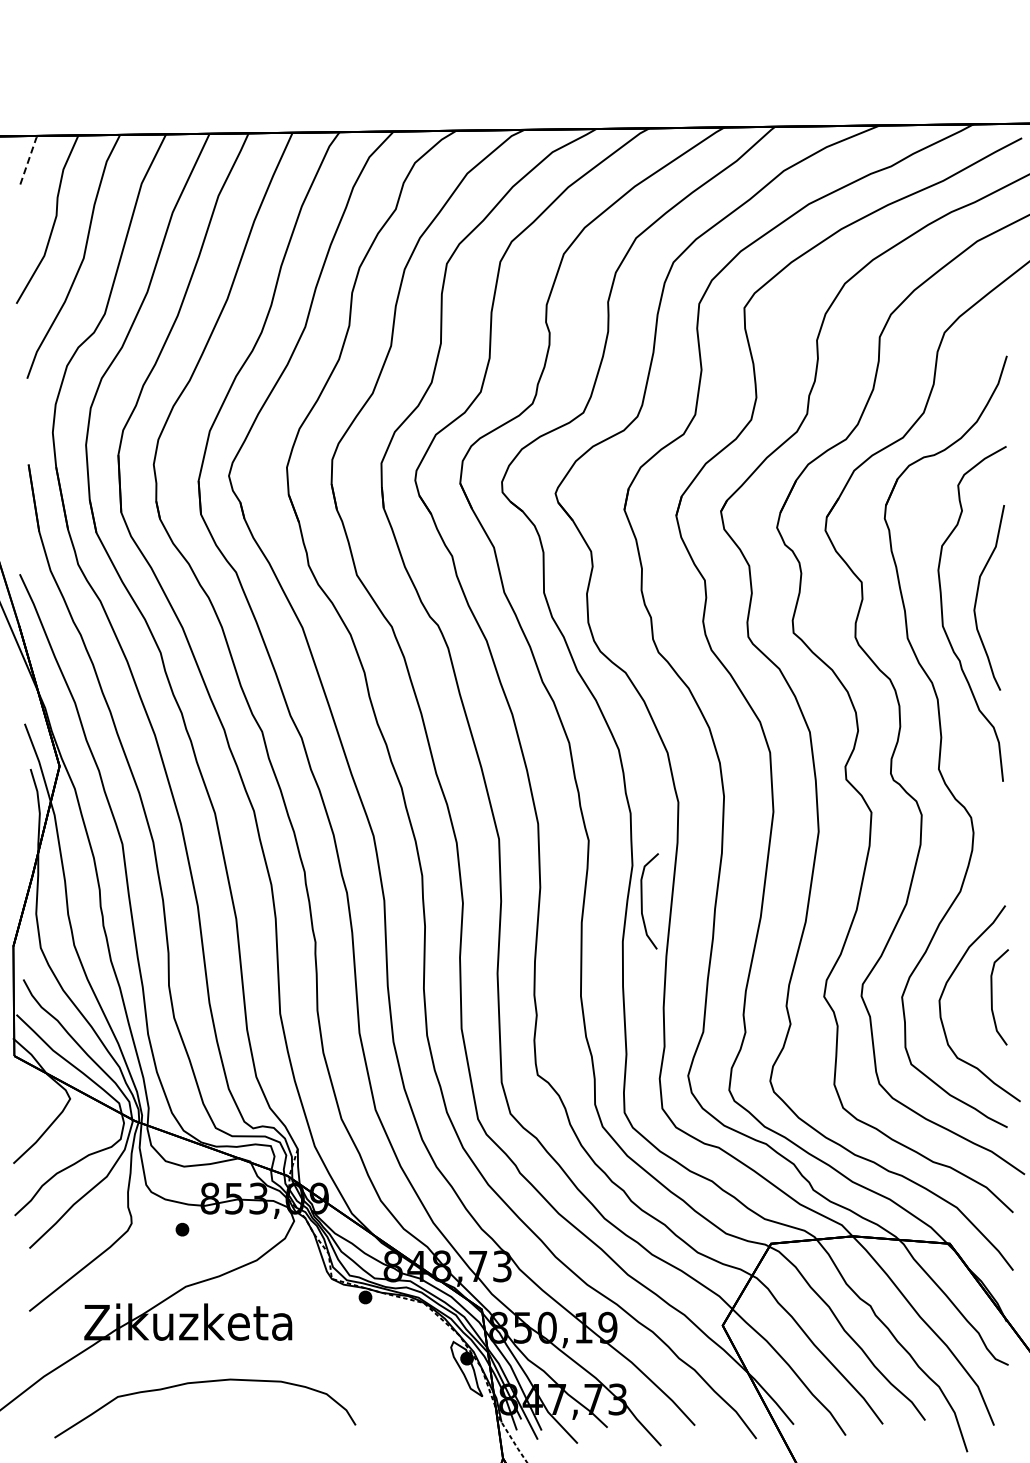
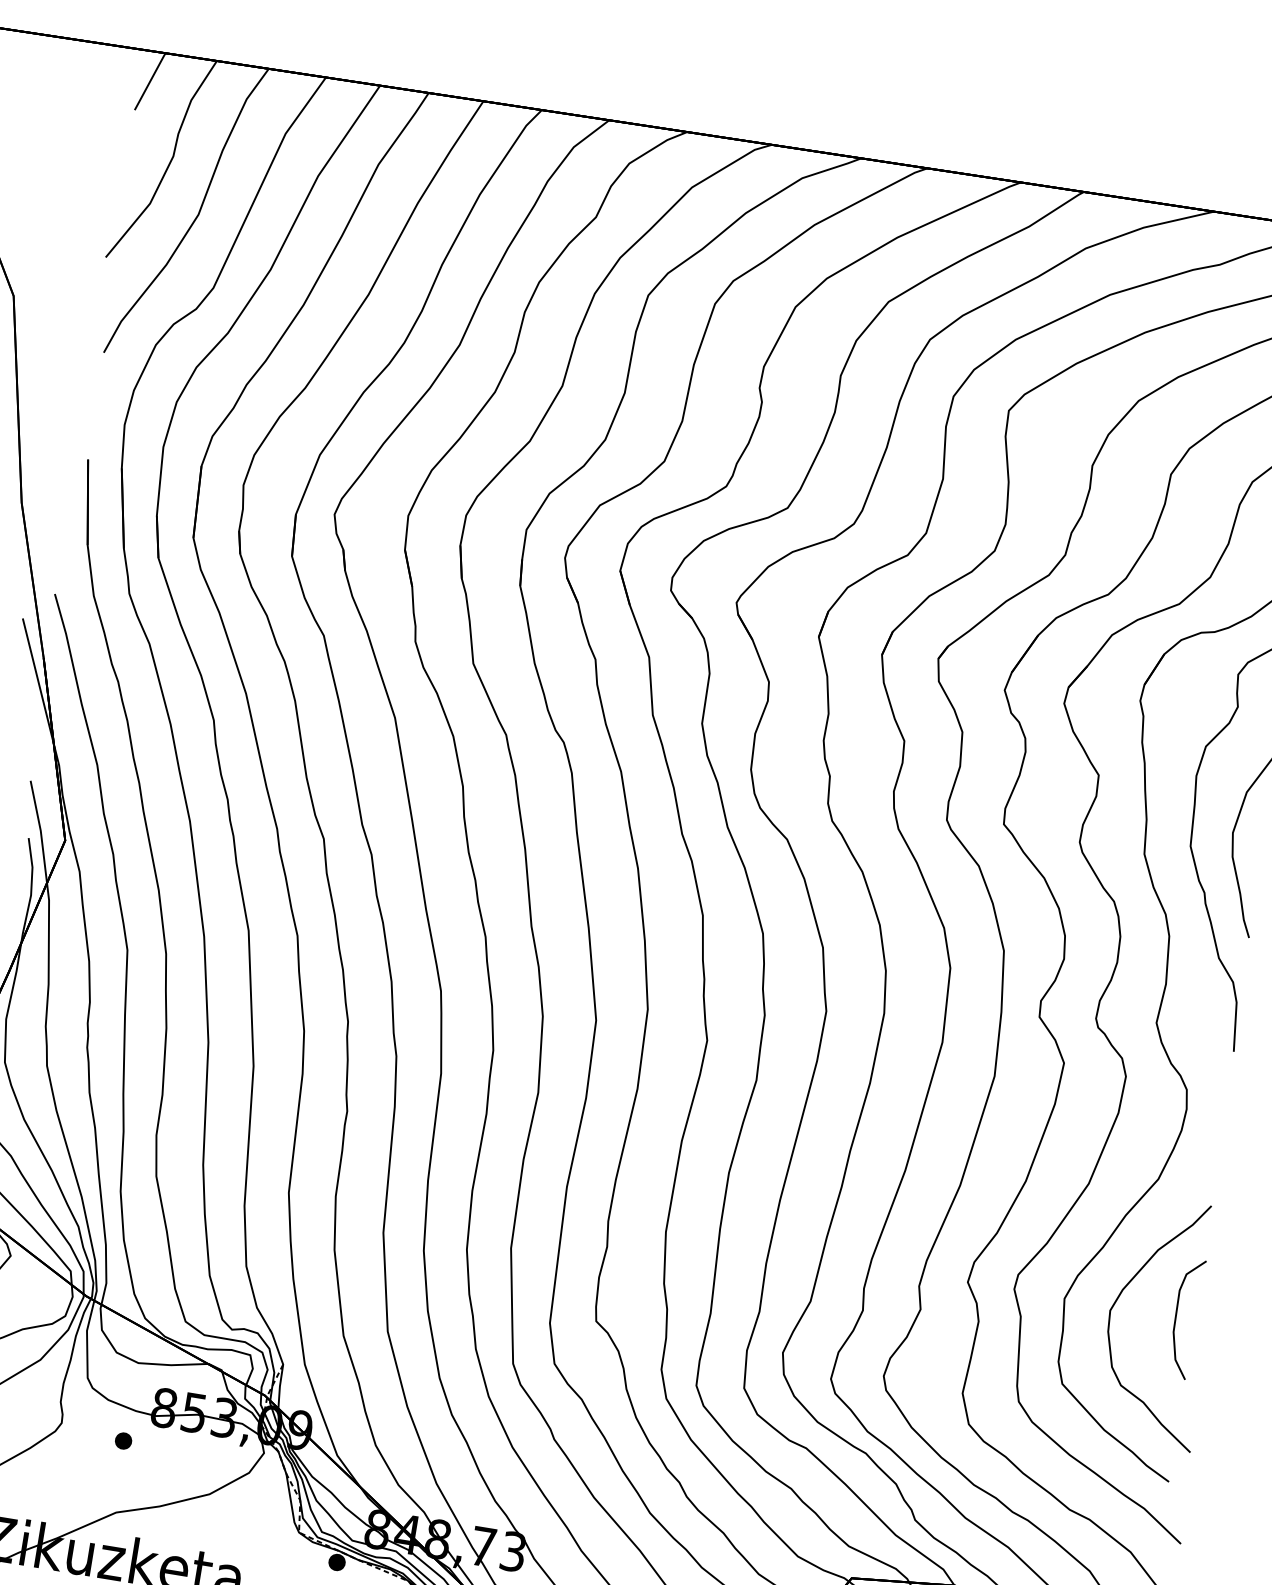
line: (29, 159) -> (151, 80), dashed -> solid
curve: (642, 901) -> (761, 1127), removed

